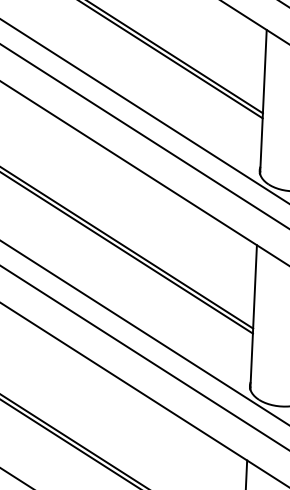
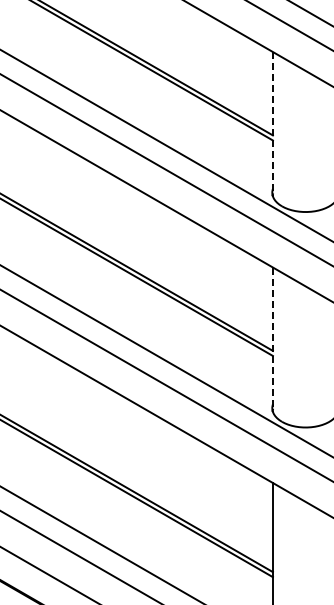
line: (262, 102) -> (272, 124), solid -> dashed
line: (253, 318) -> (272, 340), solid -> dashed

